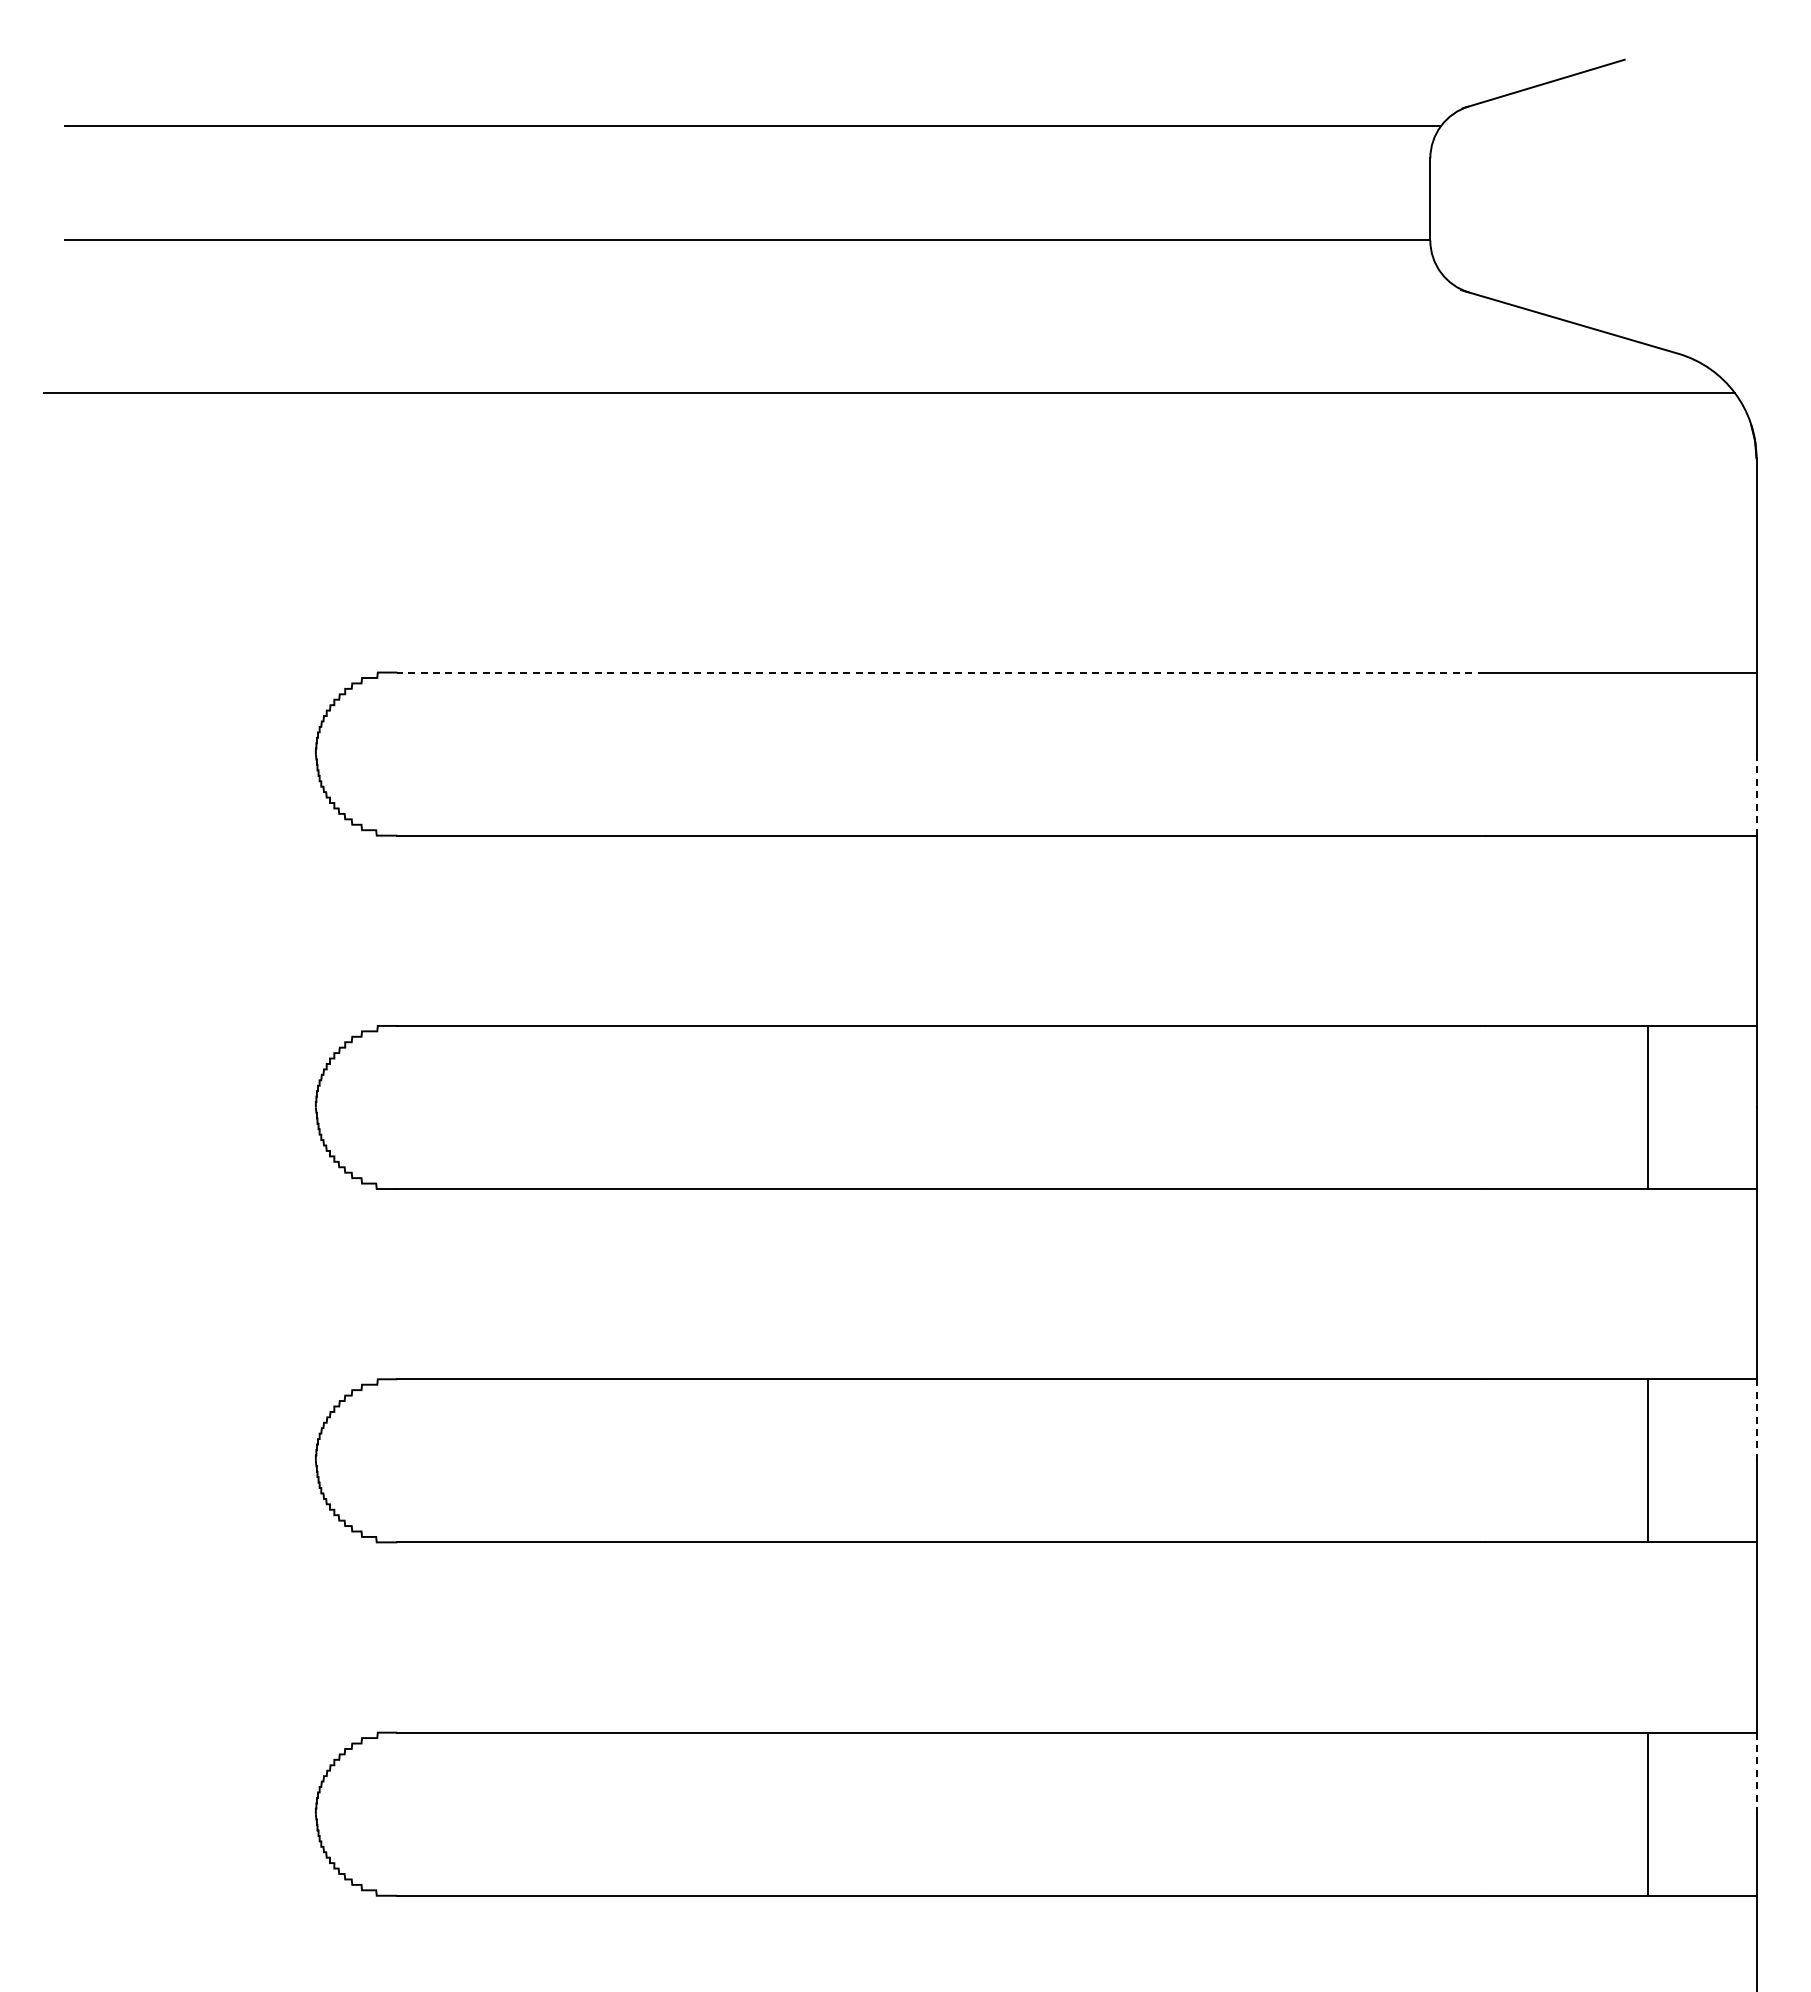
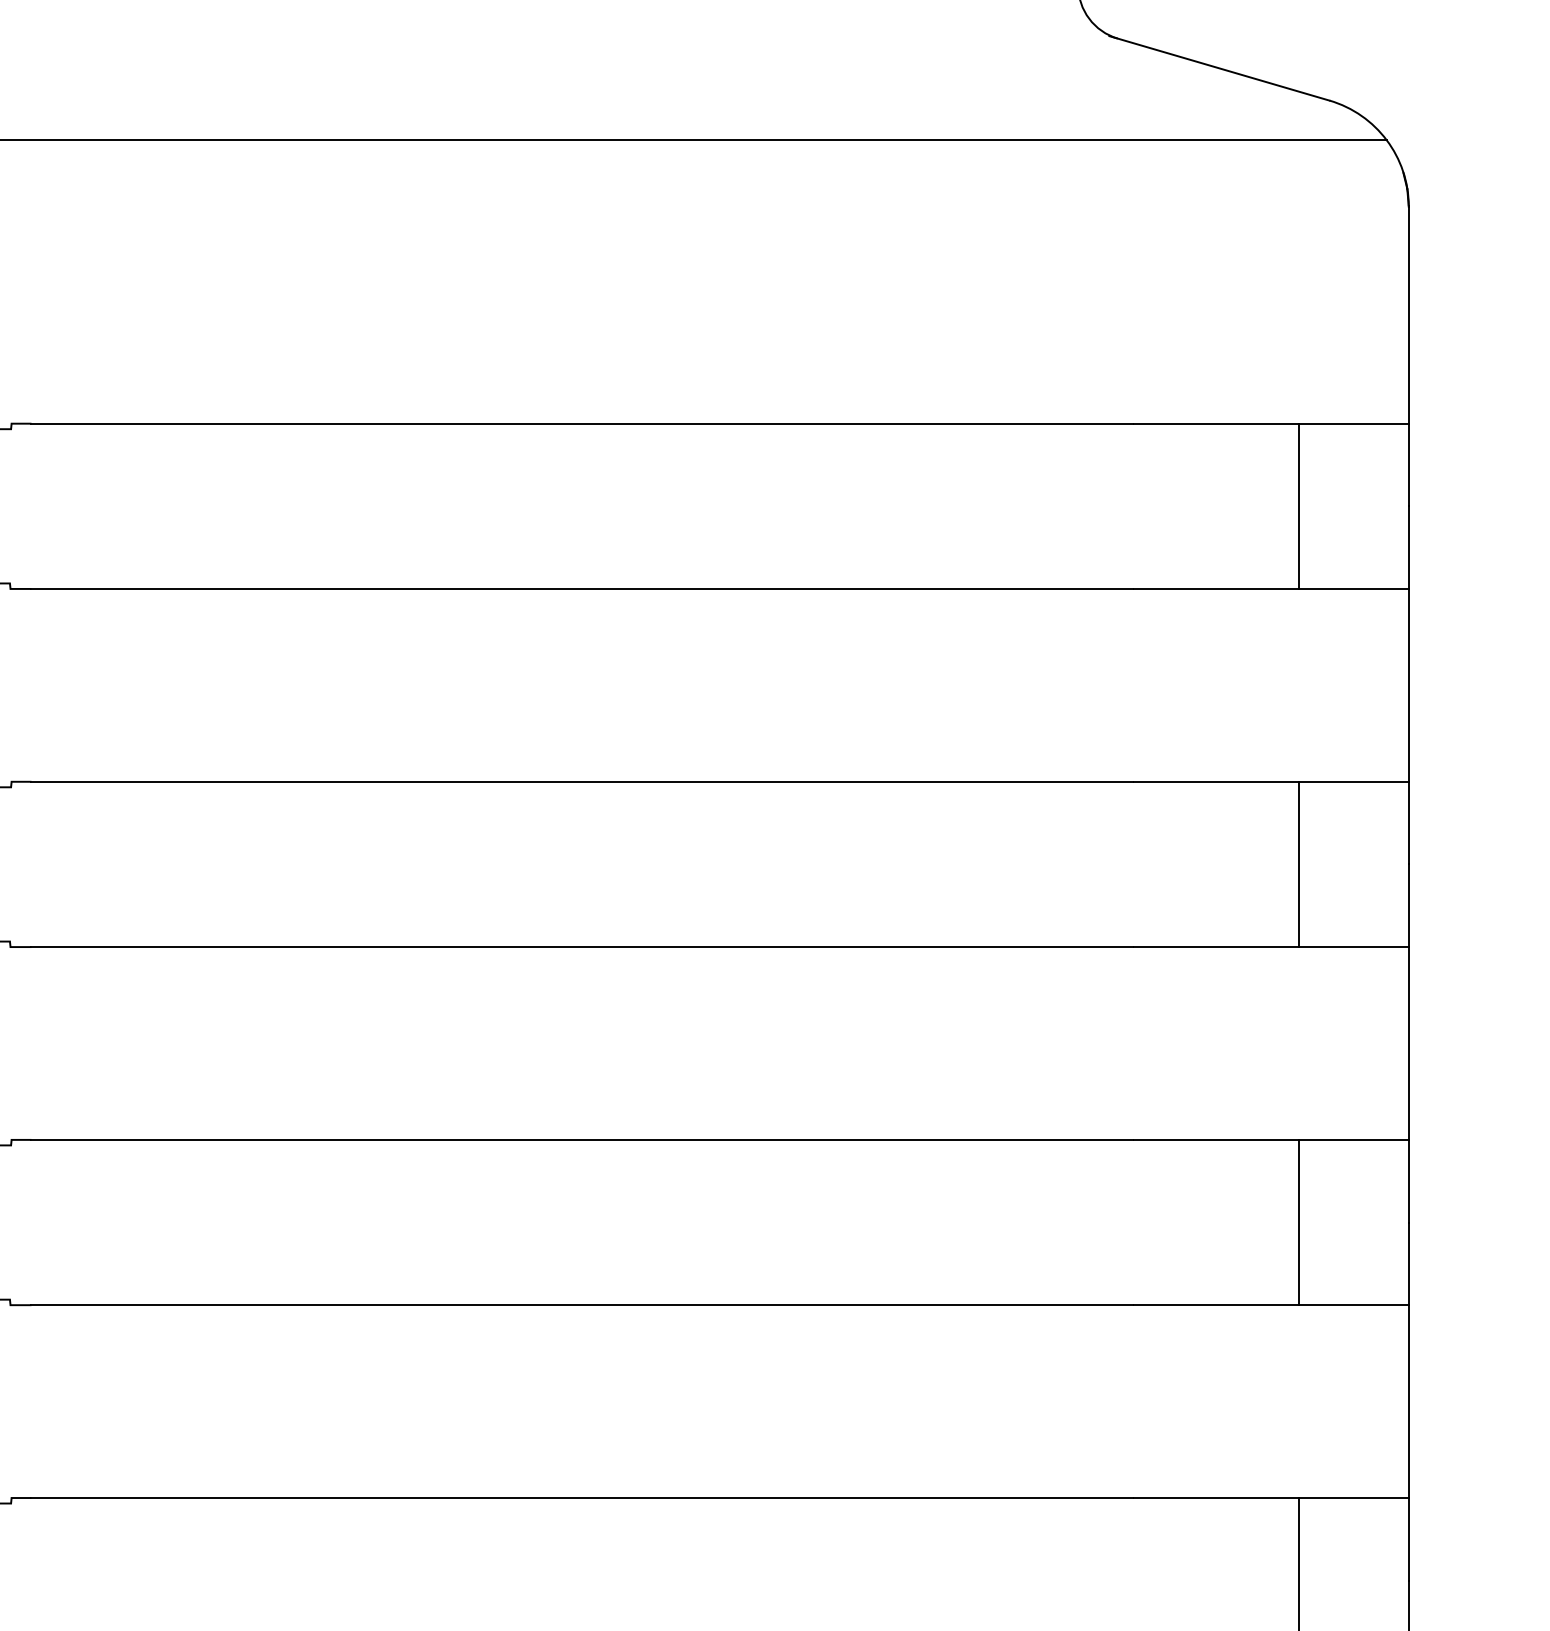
line: (941, 672) -> (582, 423), dashed -> solid
line: (1647, 753) -> (1298, 505), added
line: (1756, 794) -> (1408, 547), dashed -> solid
line: (1756, 1420) -> (1408, 1181), dashed -> solid
line: (1756, 1773) -> (1408, 1539), dashed -> solid

